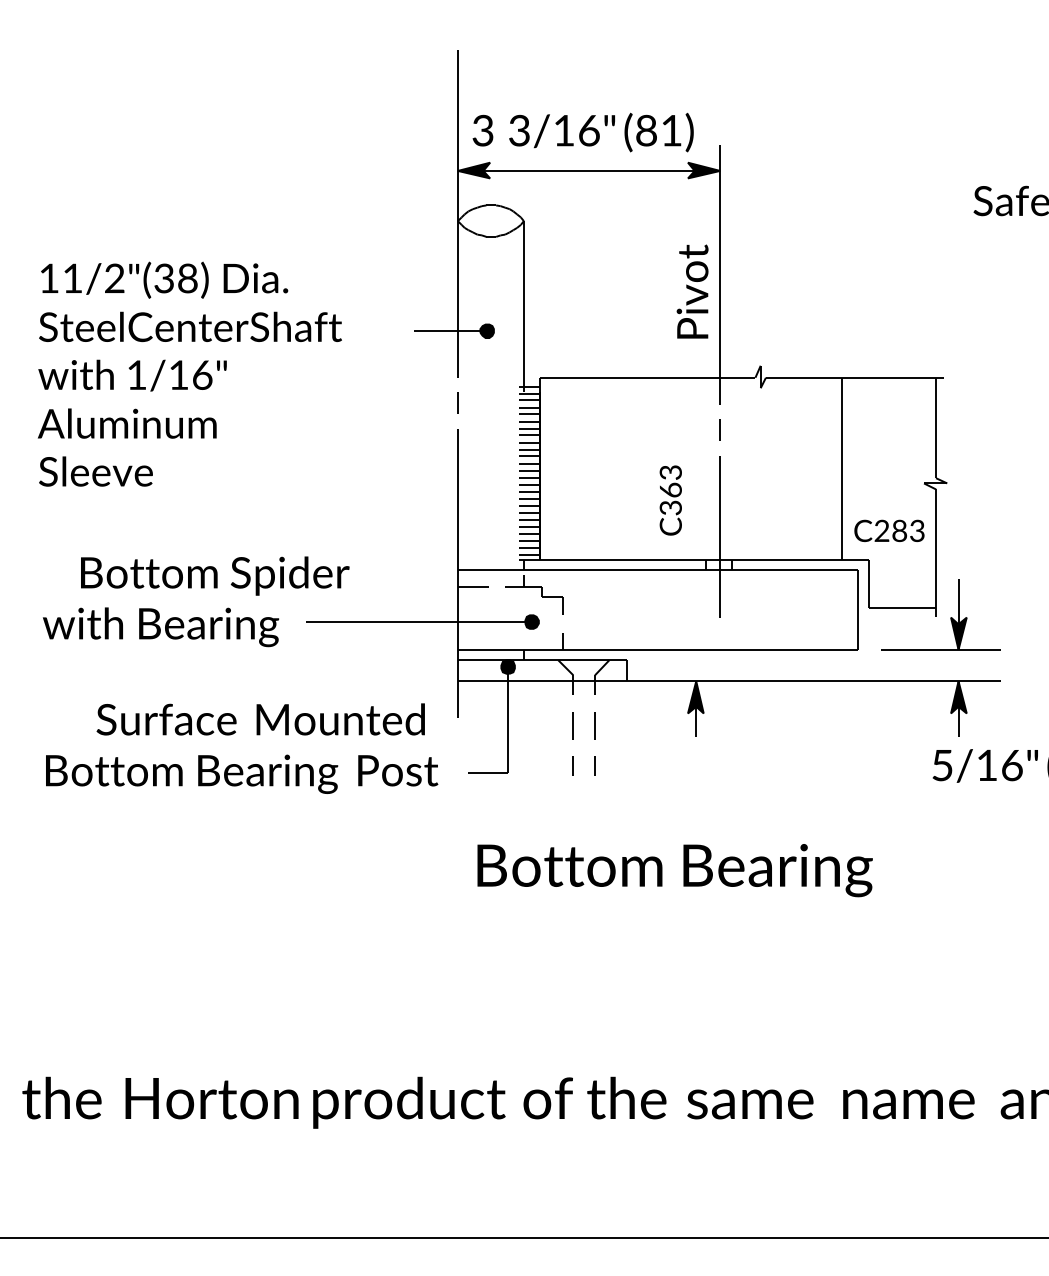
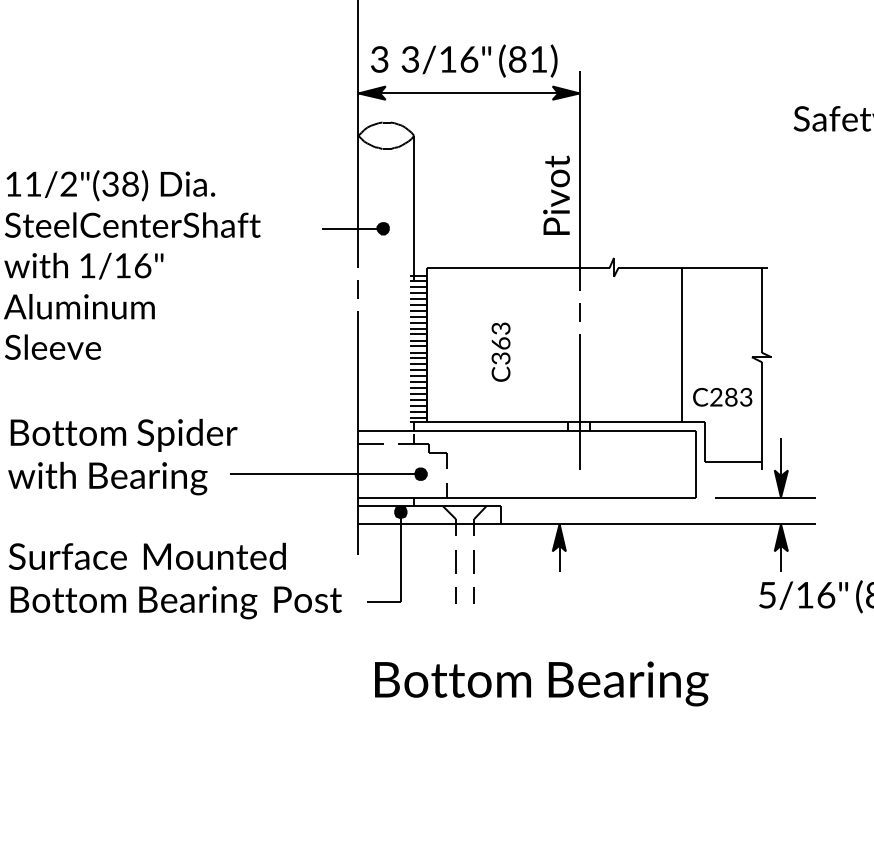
text: (670, 500) -> (500, 352), moved
text: (215, 575) -> (124, 434), moved
text: (260, 719) -> (147, 556), moved

